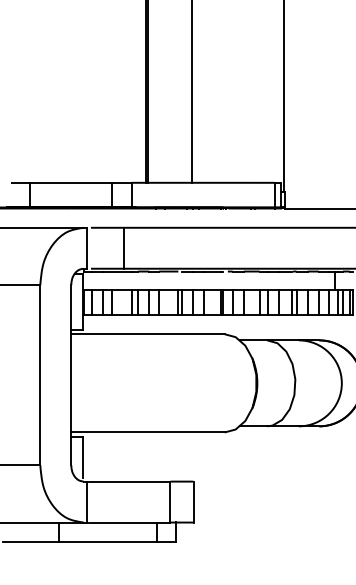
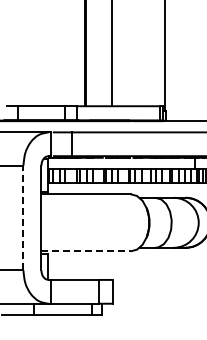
line: (40, 374) -> (23, 217), solid -> dashed
line: (148, 432) -> (86, 251), solid -> dashed

